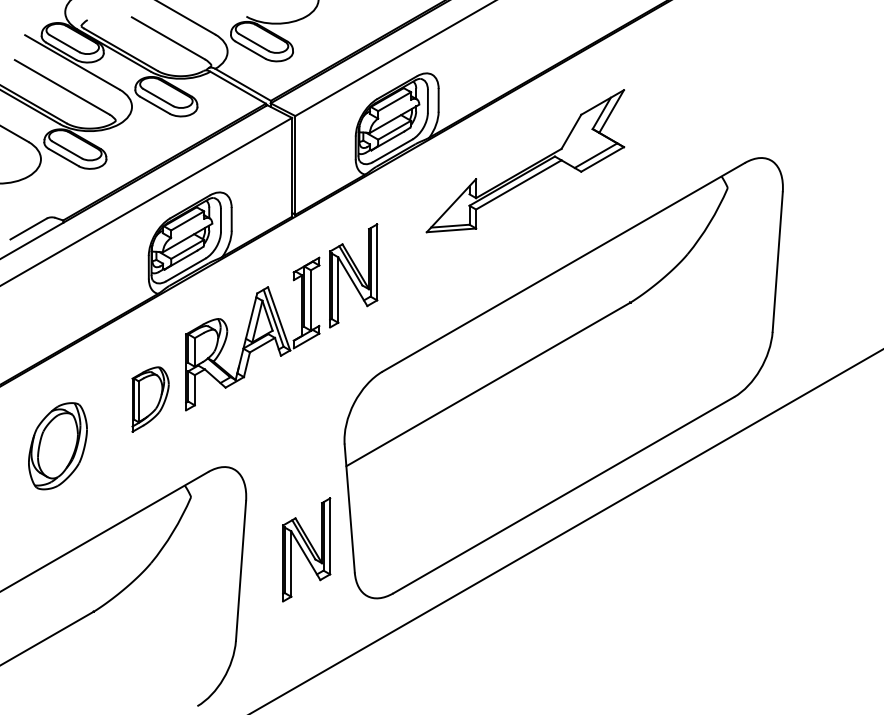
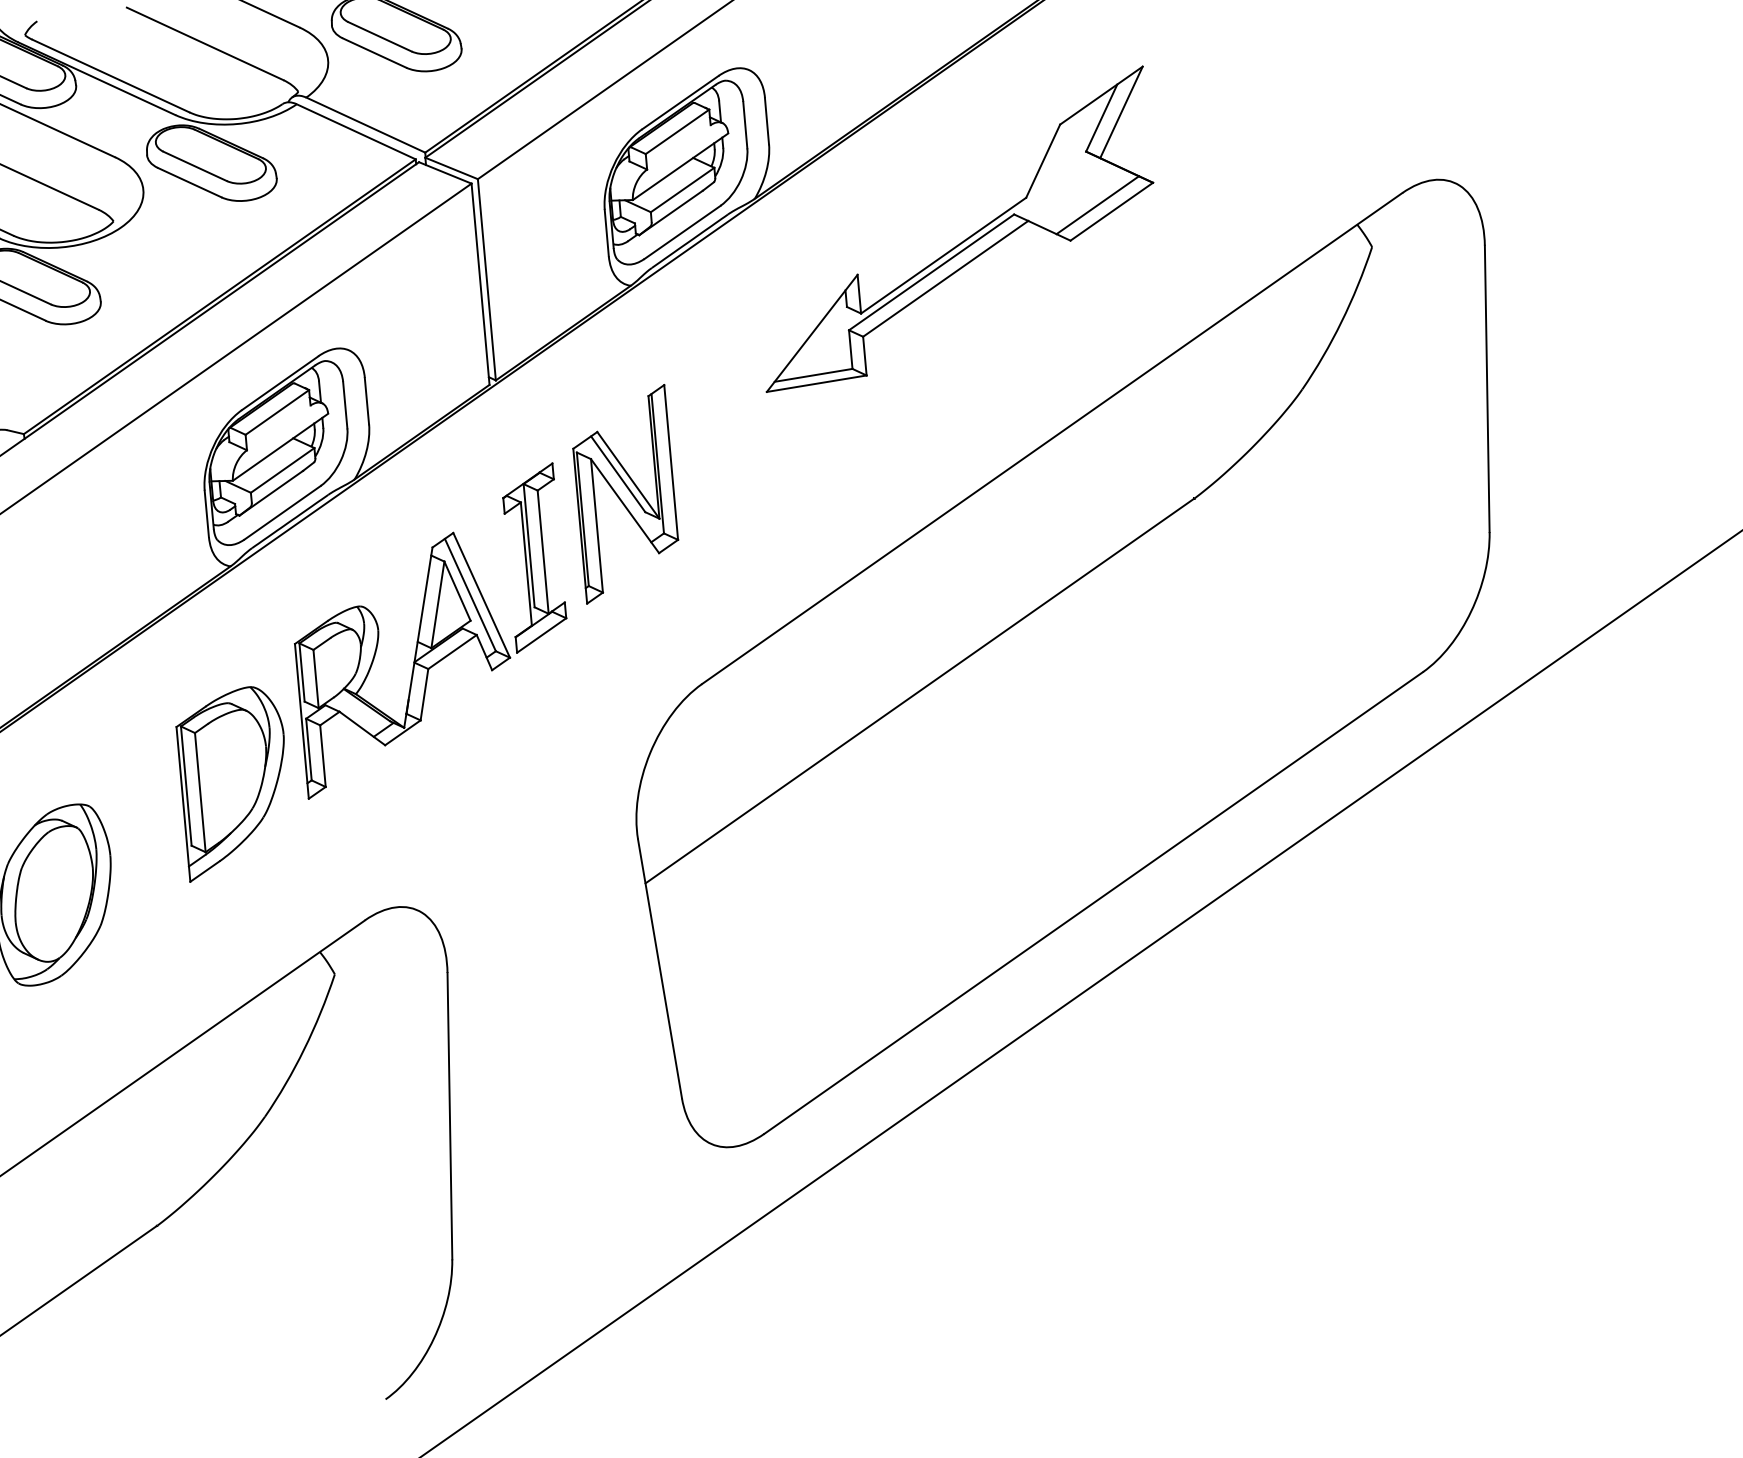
part: (150, 399) -> (234, 783), size x1.43
part: (306, 549) -> (579, 1060), removed

